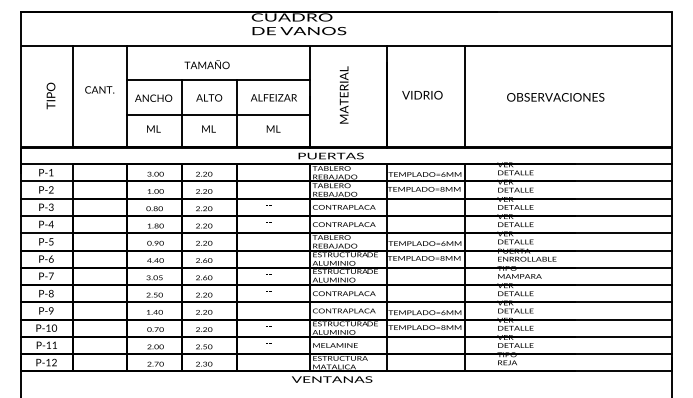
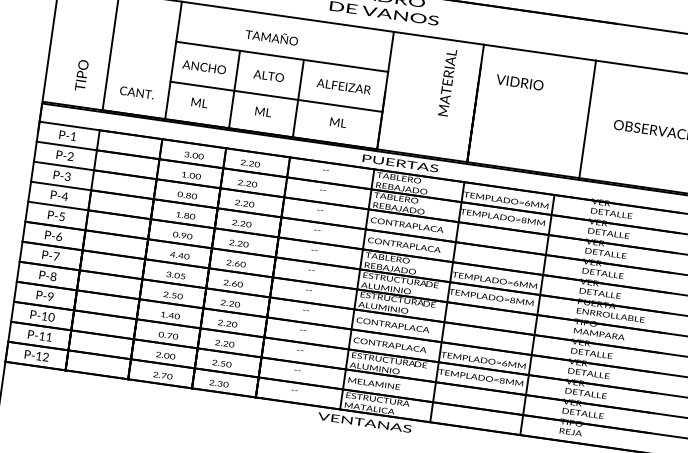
text: (99, 89) -> (136, 92), moved
text: (343, 94) -> (446, 81), moved
text: (422, 94) -> (520, 81), moved
text: (50, 95) -> (81, 74), moved
line: (465, 96) -> (588, 119), moved

